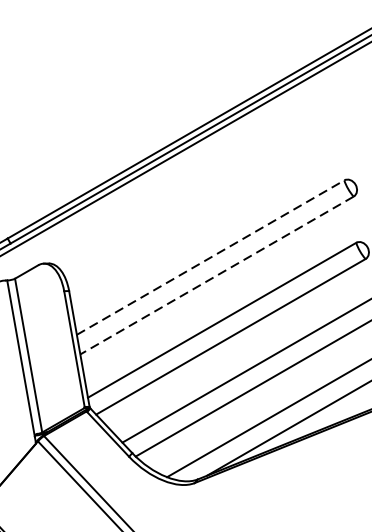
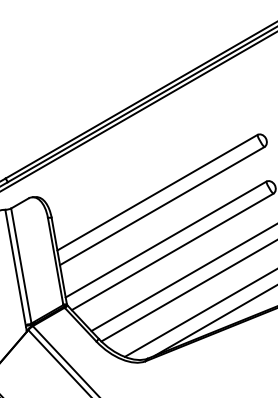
line: (210, 257) -> (157, 192), dashed -> solid
line: (217, 276) -> (162, 206), dashed -> solid

